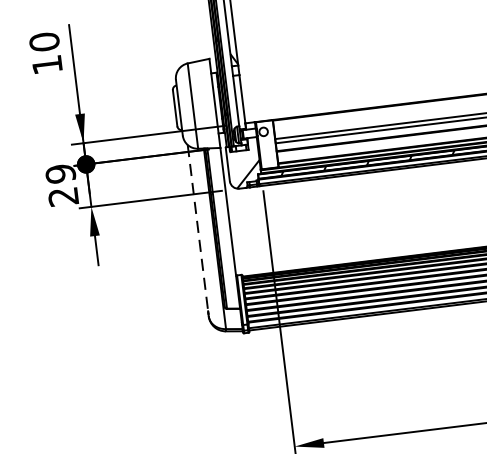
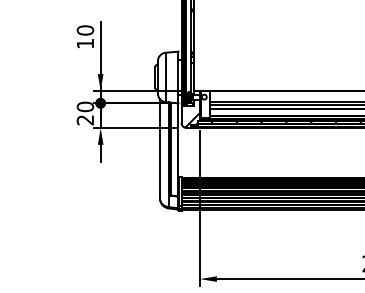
text: (60, 173) -> (85, 106), 29 -> 20
line: (198, 227) -> (160, 147), dashed -> solid

